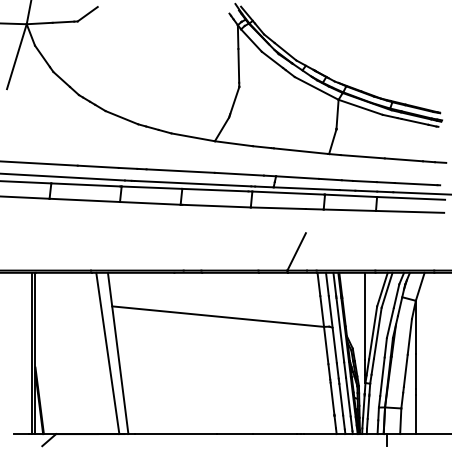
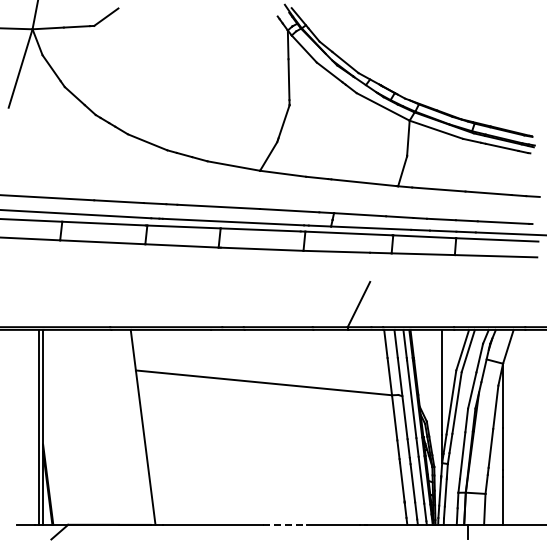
line: (107, 352) -> (130, 426), removed
line: (235, 433) -> (284, 524), solid -> dashed

